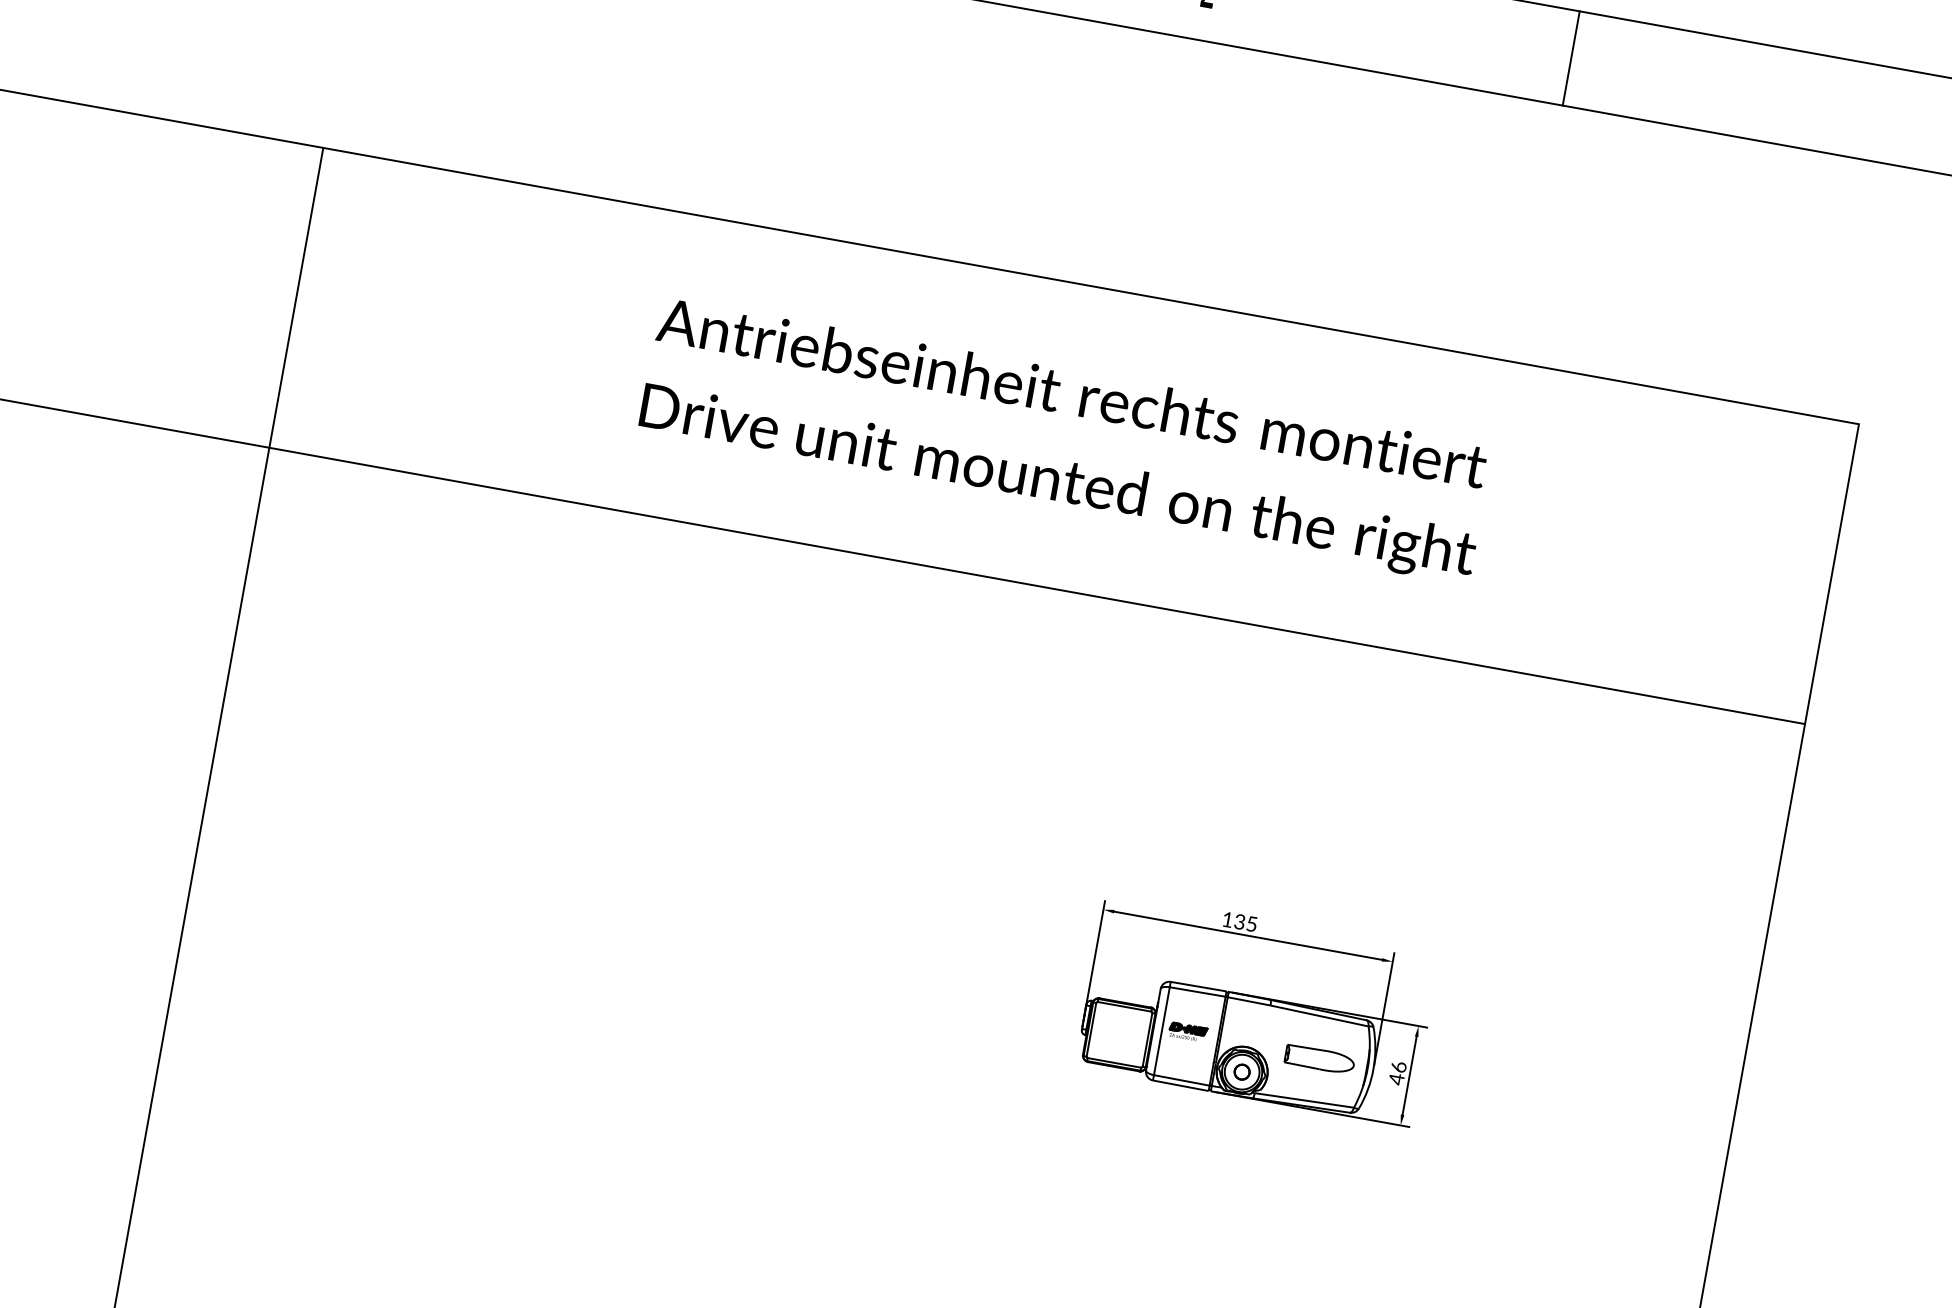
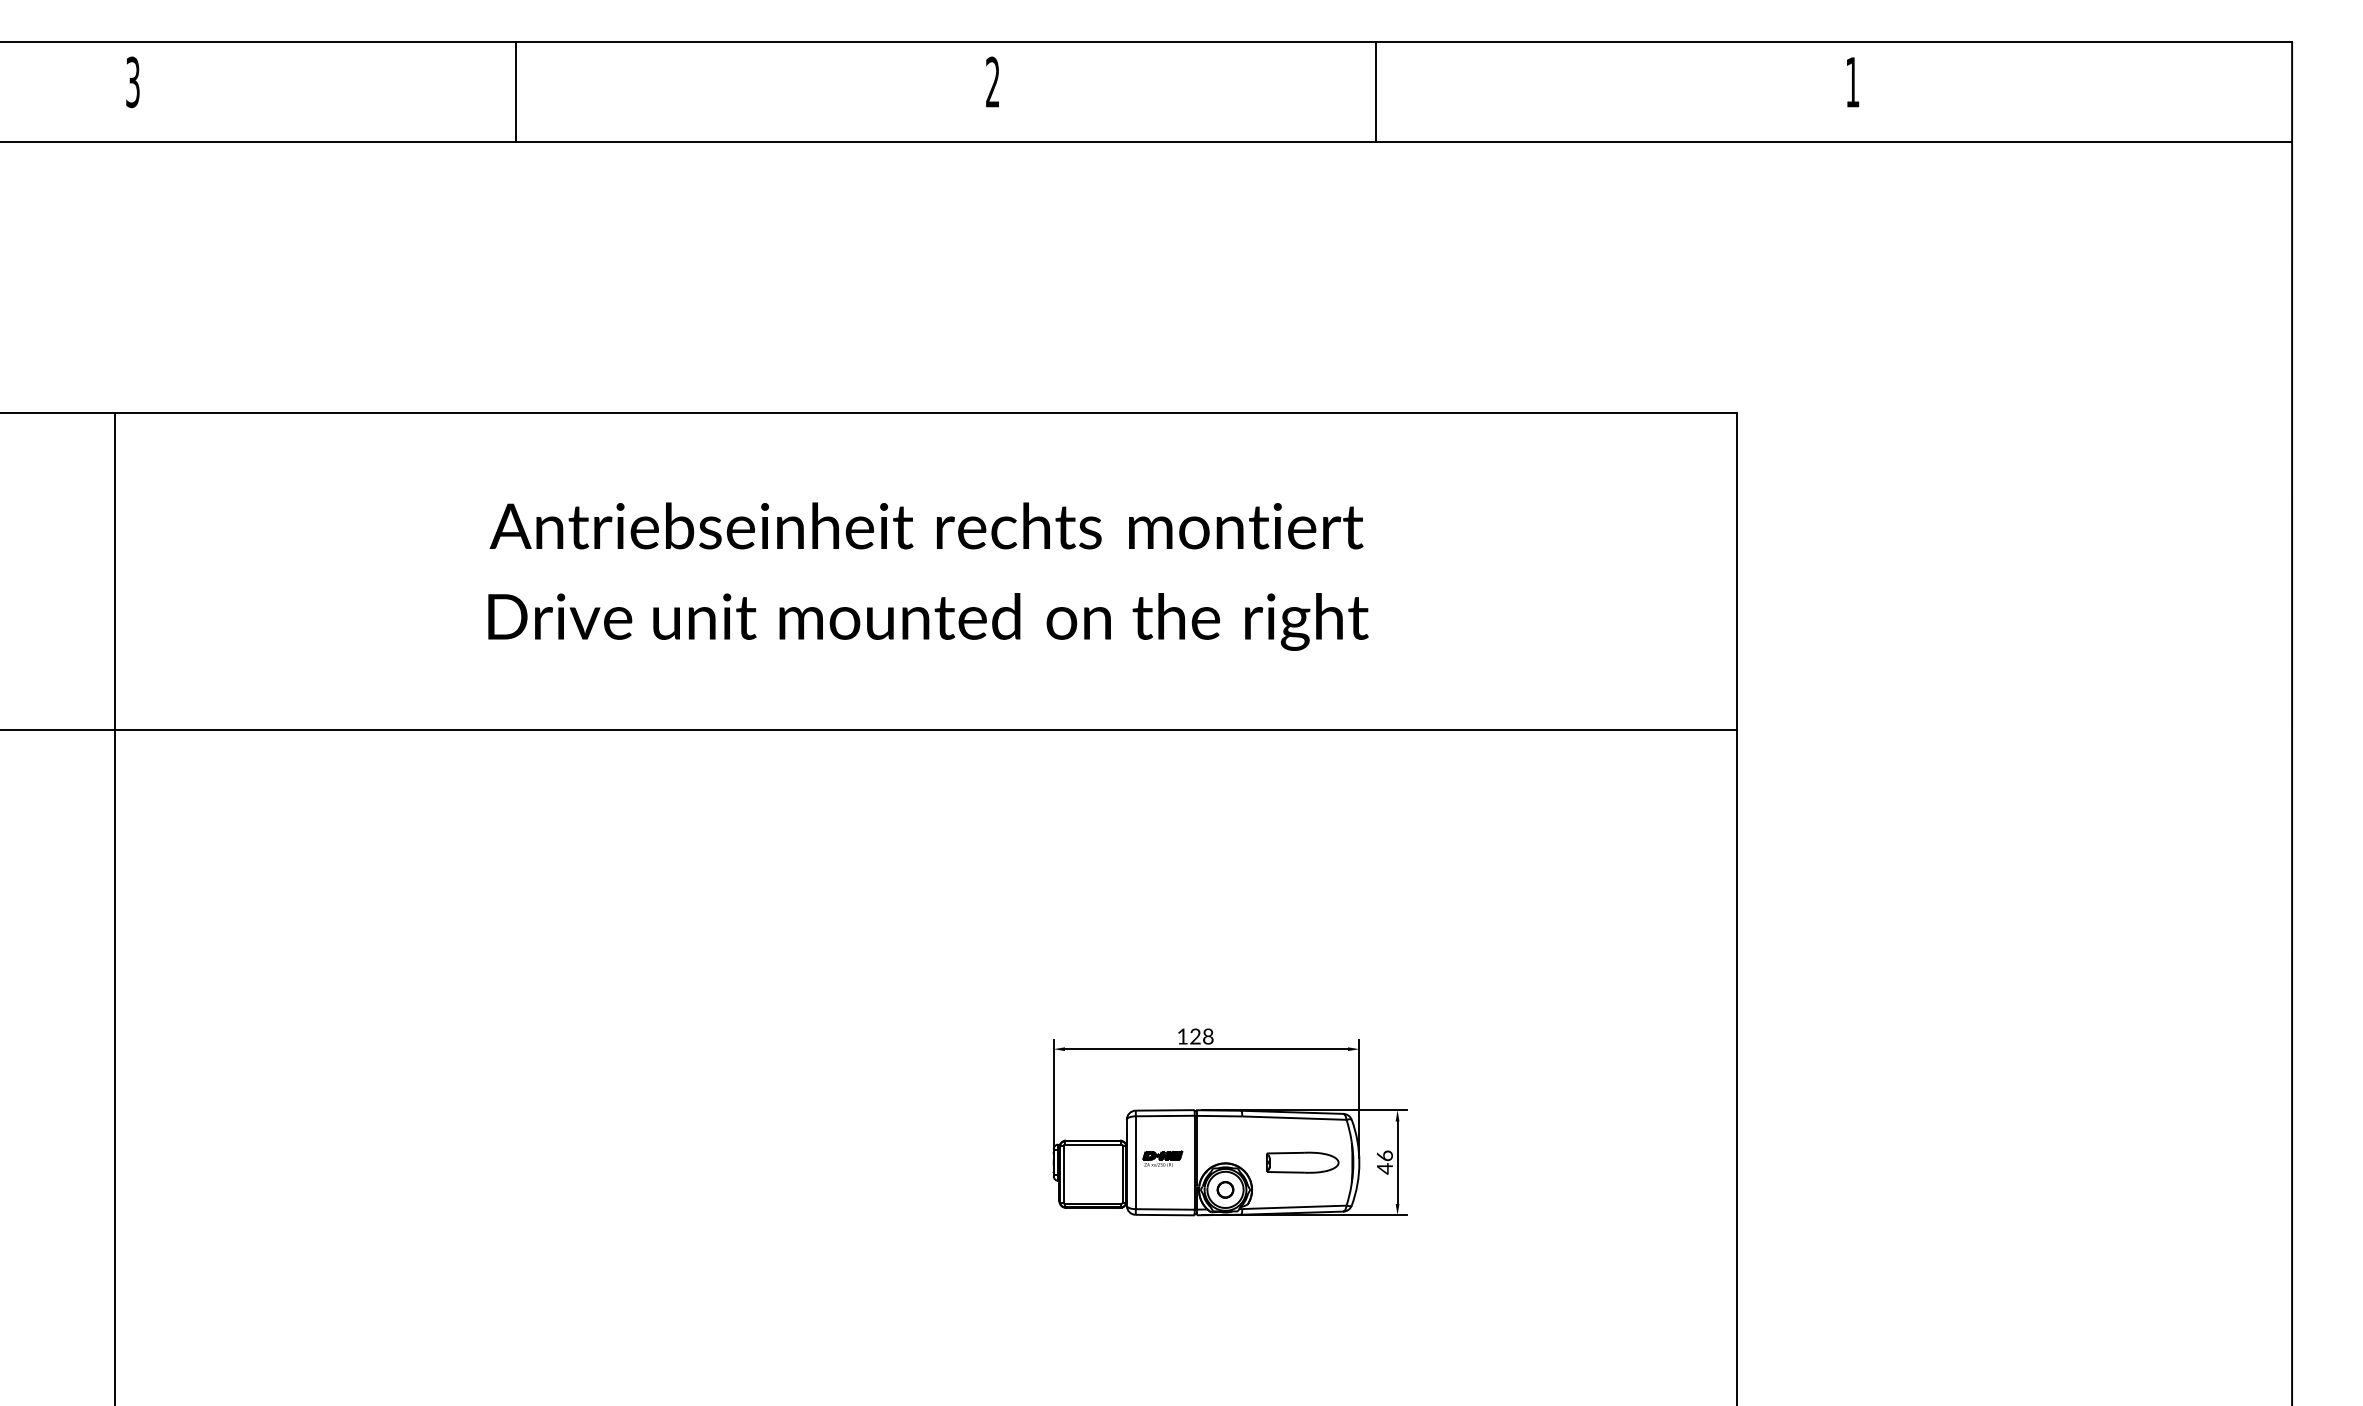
text: (1245, 922) -> (1201, 1036), 135 -> 128

